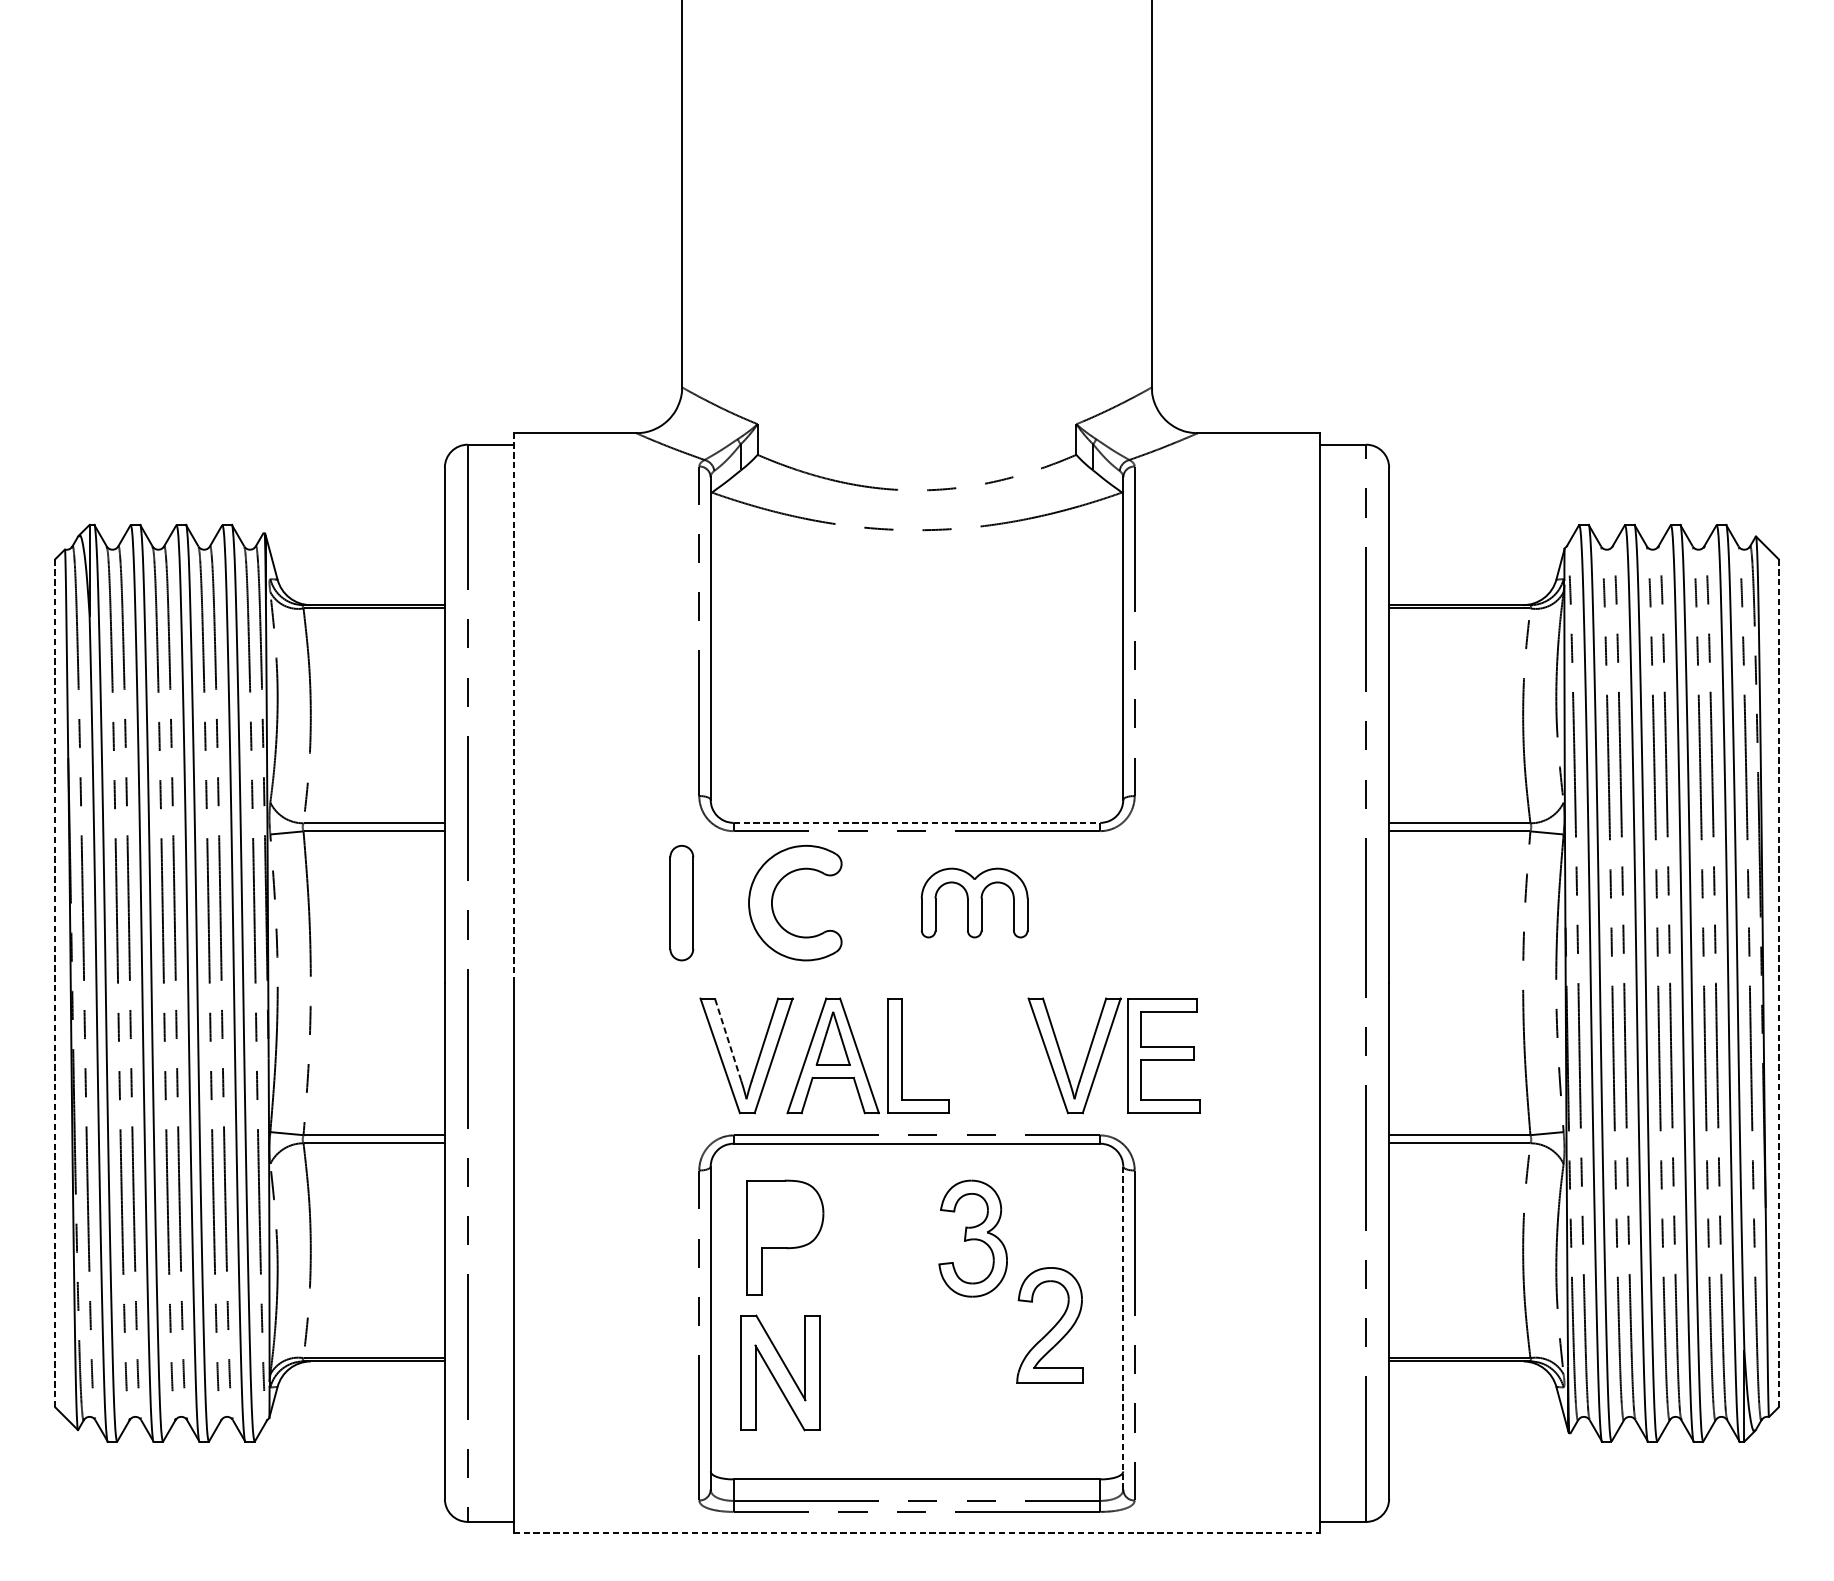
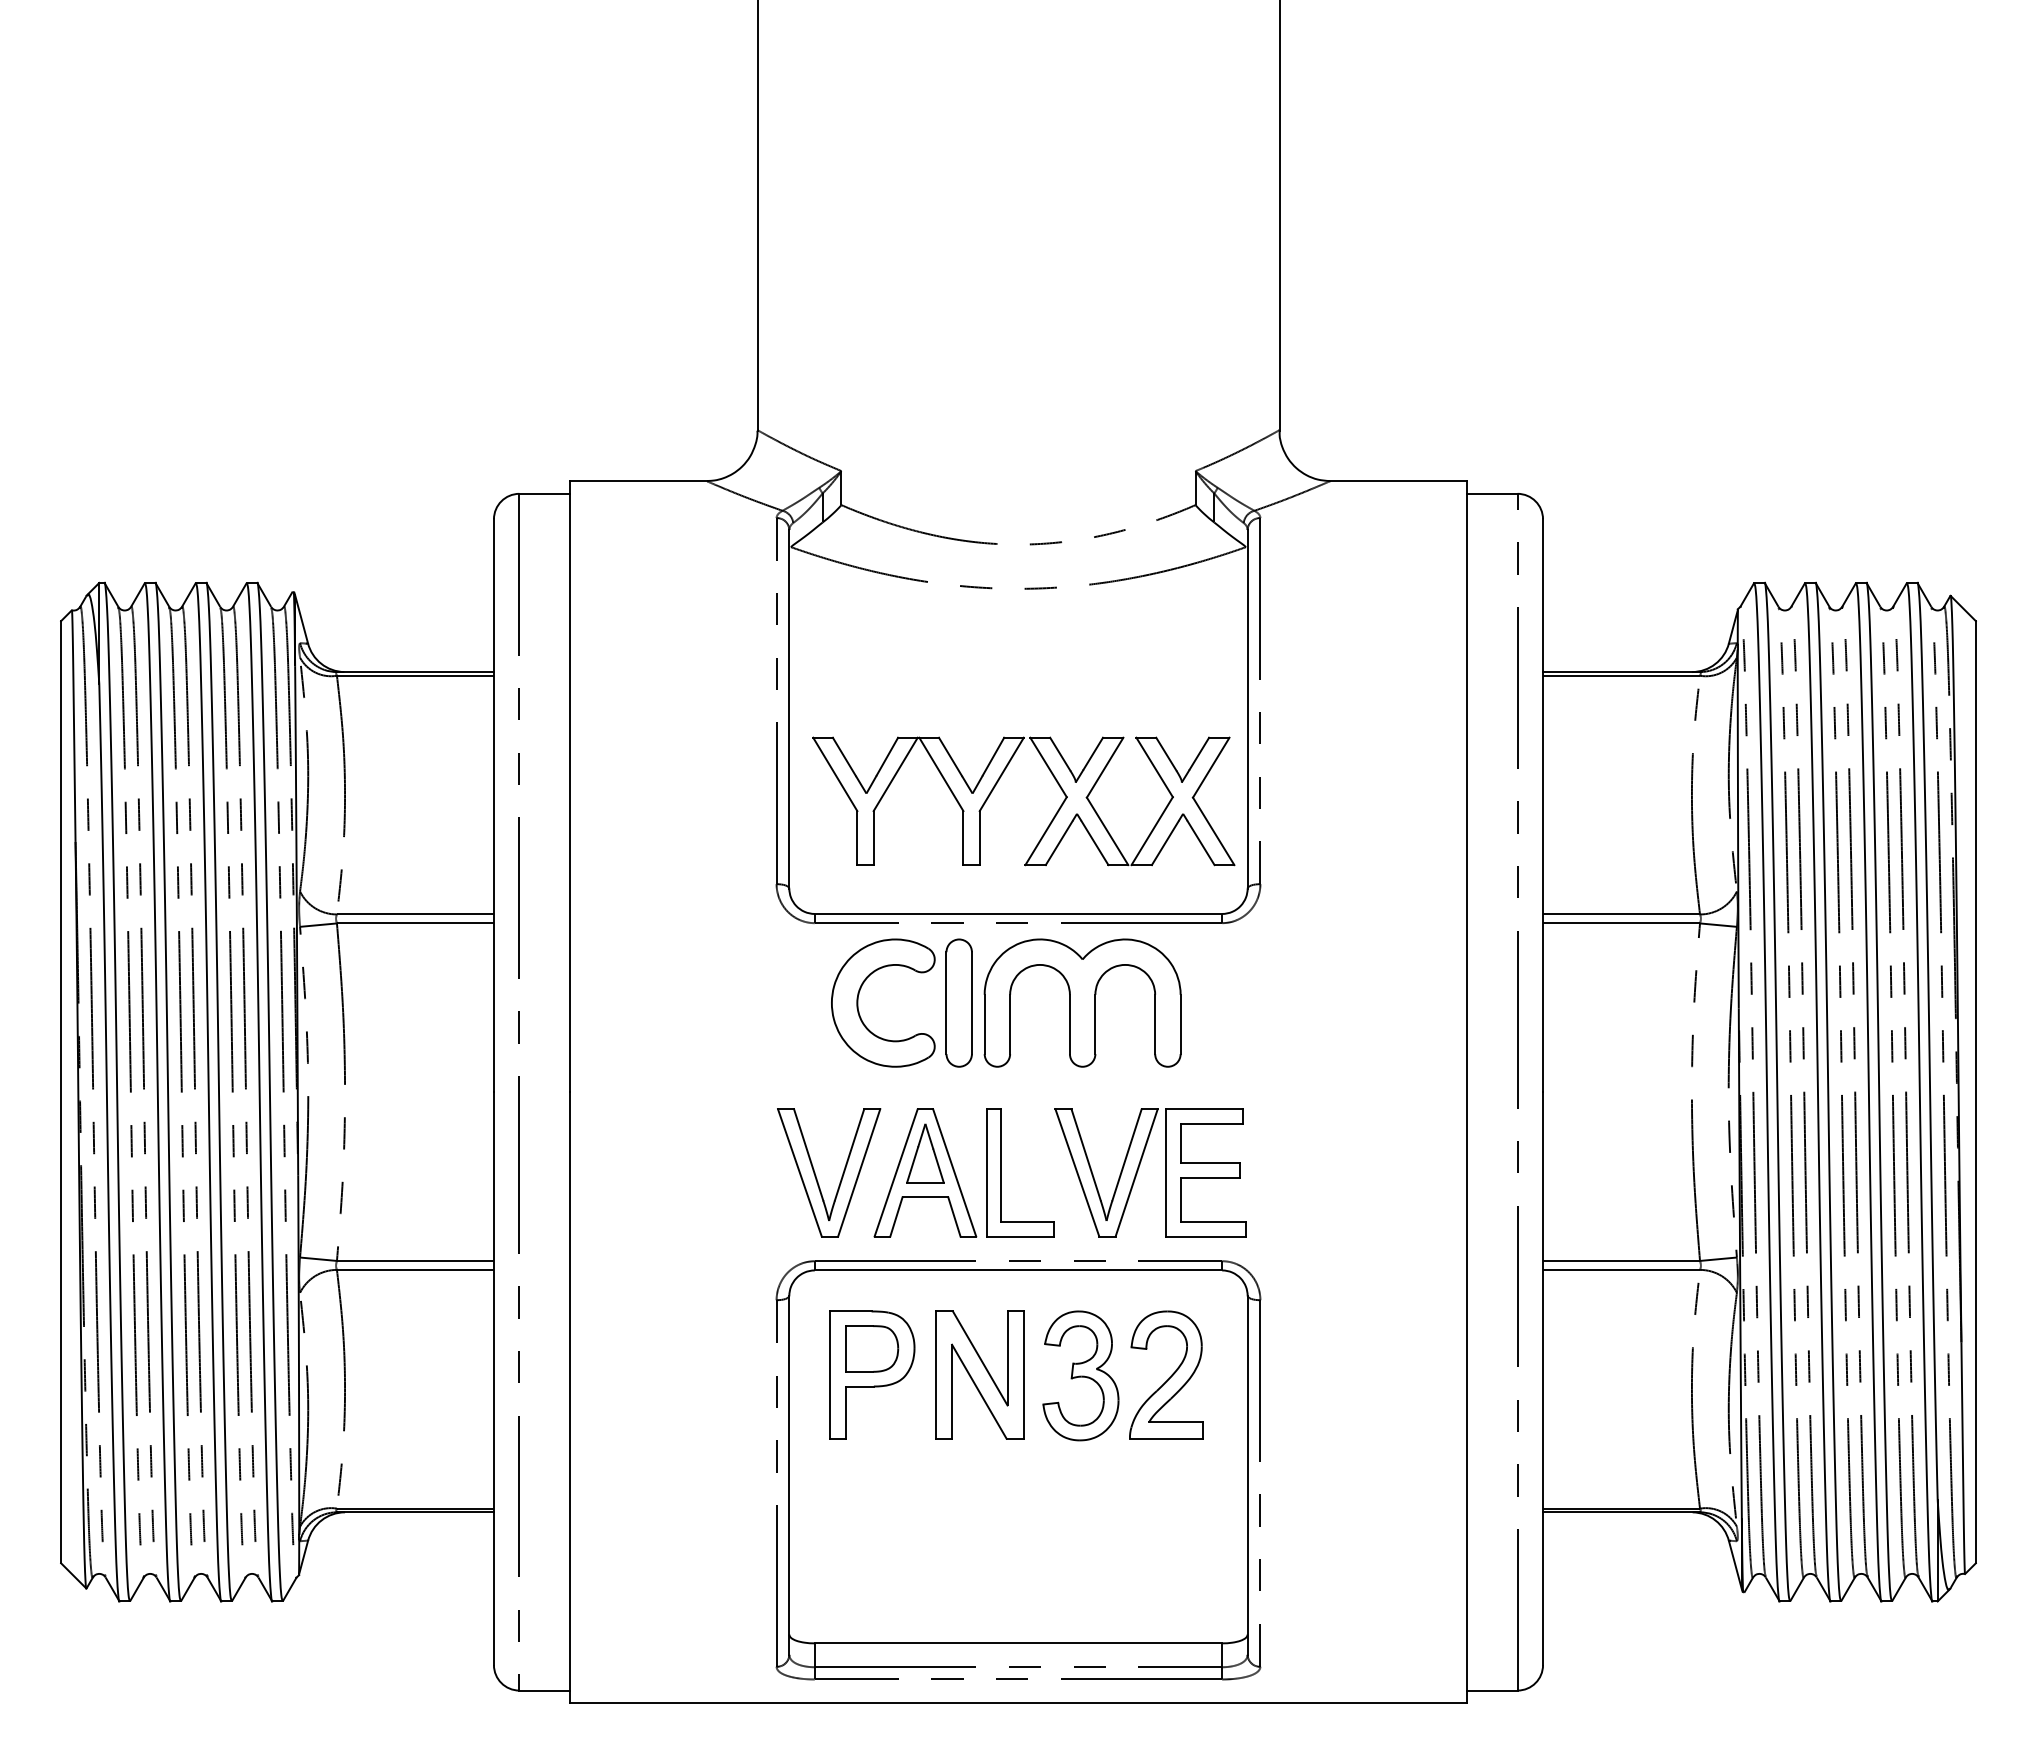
part: (897, 707) -> (996, 785), added
line: (513, 708) -> (570, 786), dashed -> solid
line: (917, 822) -> (1018, 913), dashed -> solid
part: (681, 902) -> (958, 1002), moved
part: (974, 902) -> (1082, 1002), size x1.67
line: (55, 982) -> (61, 1091), dashed -> solid
line: (1778, 983) -> (1975, 1092), dashed -> solid
line: (727, 1039) -> (808, 1154), dashed -> solid
part: (1104, 1051) -> (1139, 1168), moved
part: (785, 1213) -> (872, 1348), added
part: (1050, 1324) -> (1166, 1374), moved
line: (1123, 1327) -> (1247, 1474), dashed -> solid
part: (780, 1372) -> (979, 1374), moved
line: (917, 1533) -> (1019, 1703), dashed -> solid

